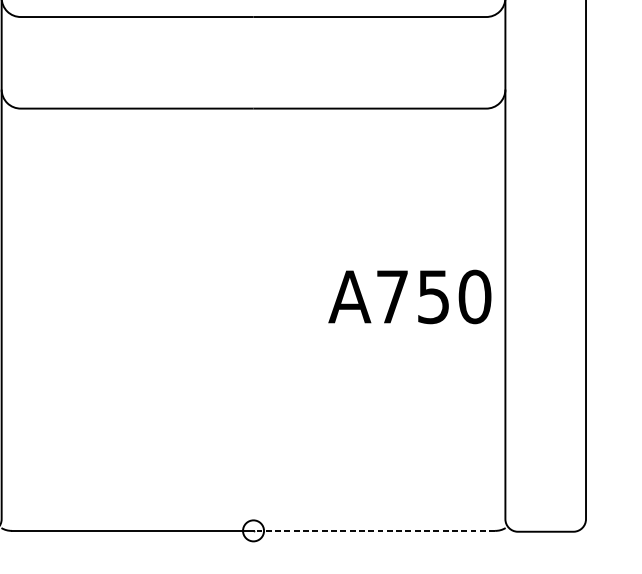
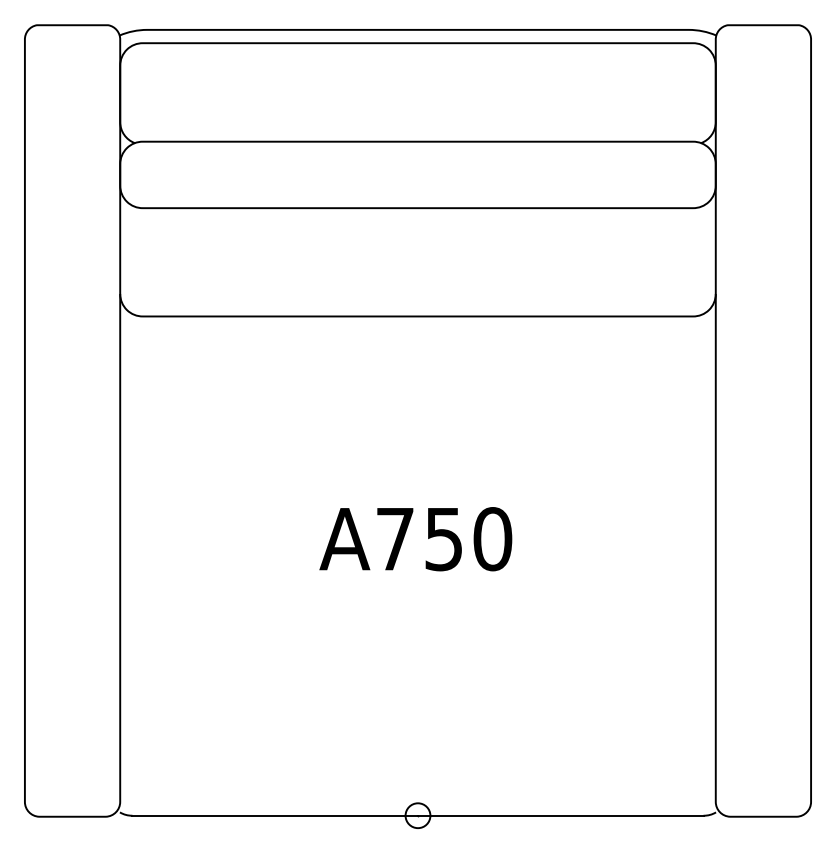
text: (409, 297) -> (415, 539), moved
line: (374, 530) -> (560, 815), dashed -> solid

